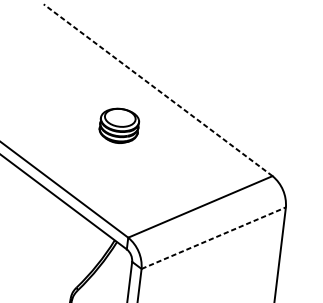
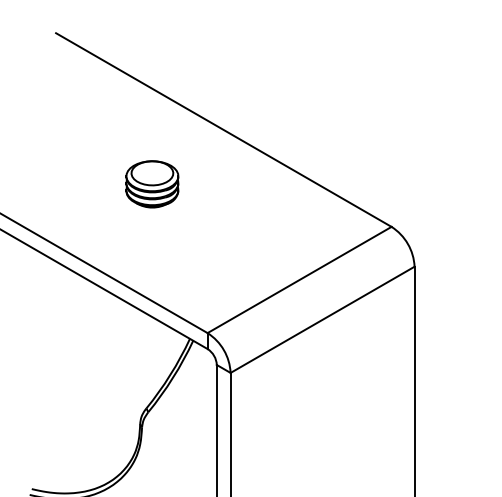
line: (157, 90) -> (223, 130), dashed -> solid
part: (119, 126) -> (152, 184), moved
line: (214, 238) -> (323, 319), dashed -> solid

